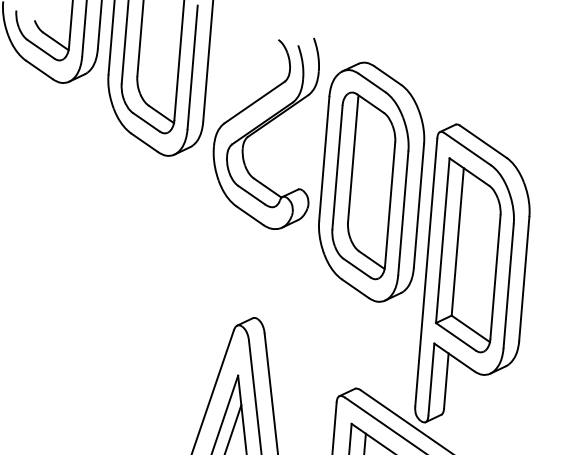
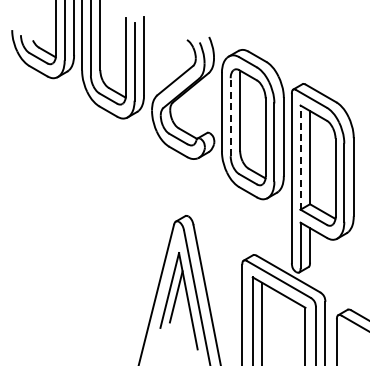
line: (337, 168) -> (230, 117), solid -> dashed
line: (442, 240) -> (300, 157), solid -> dashed

